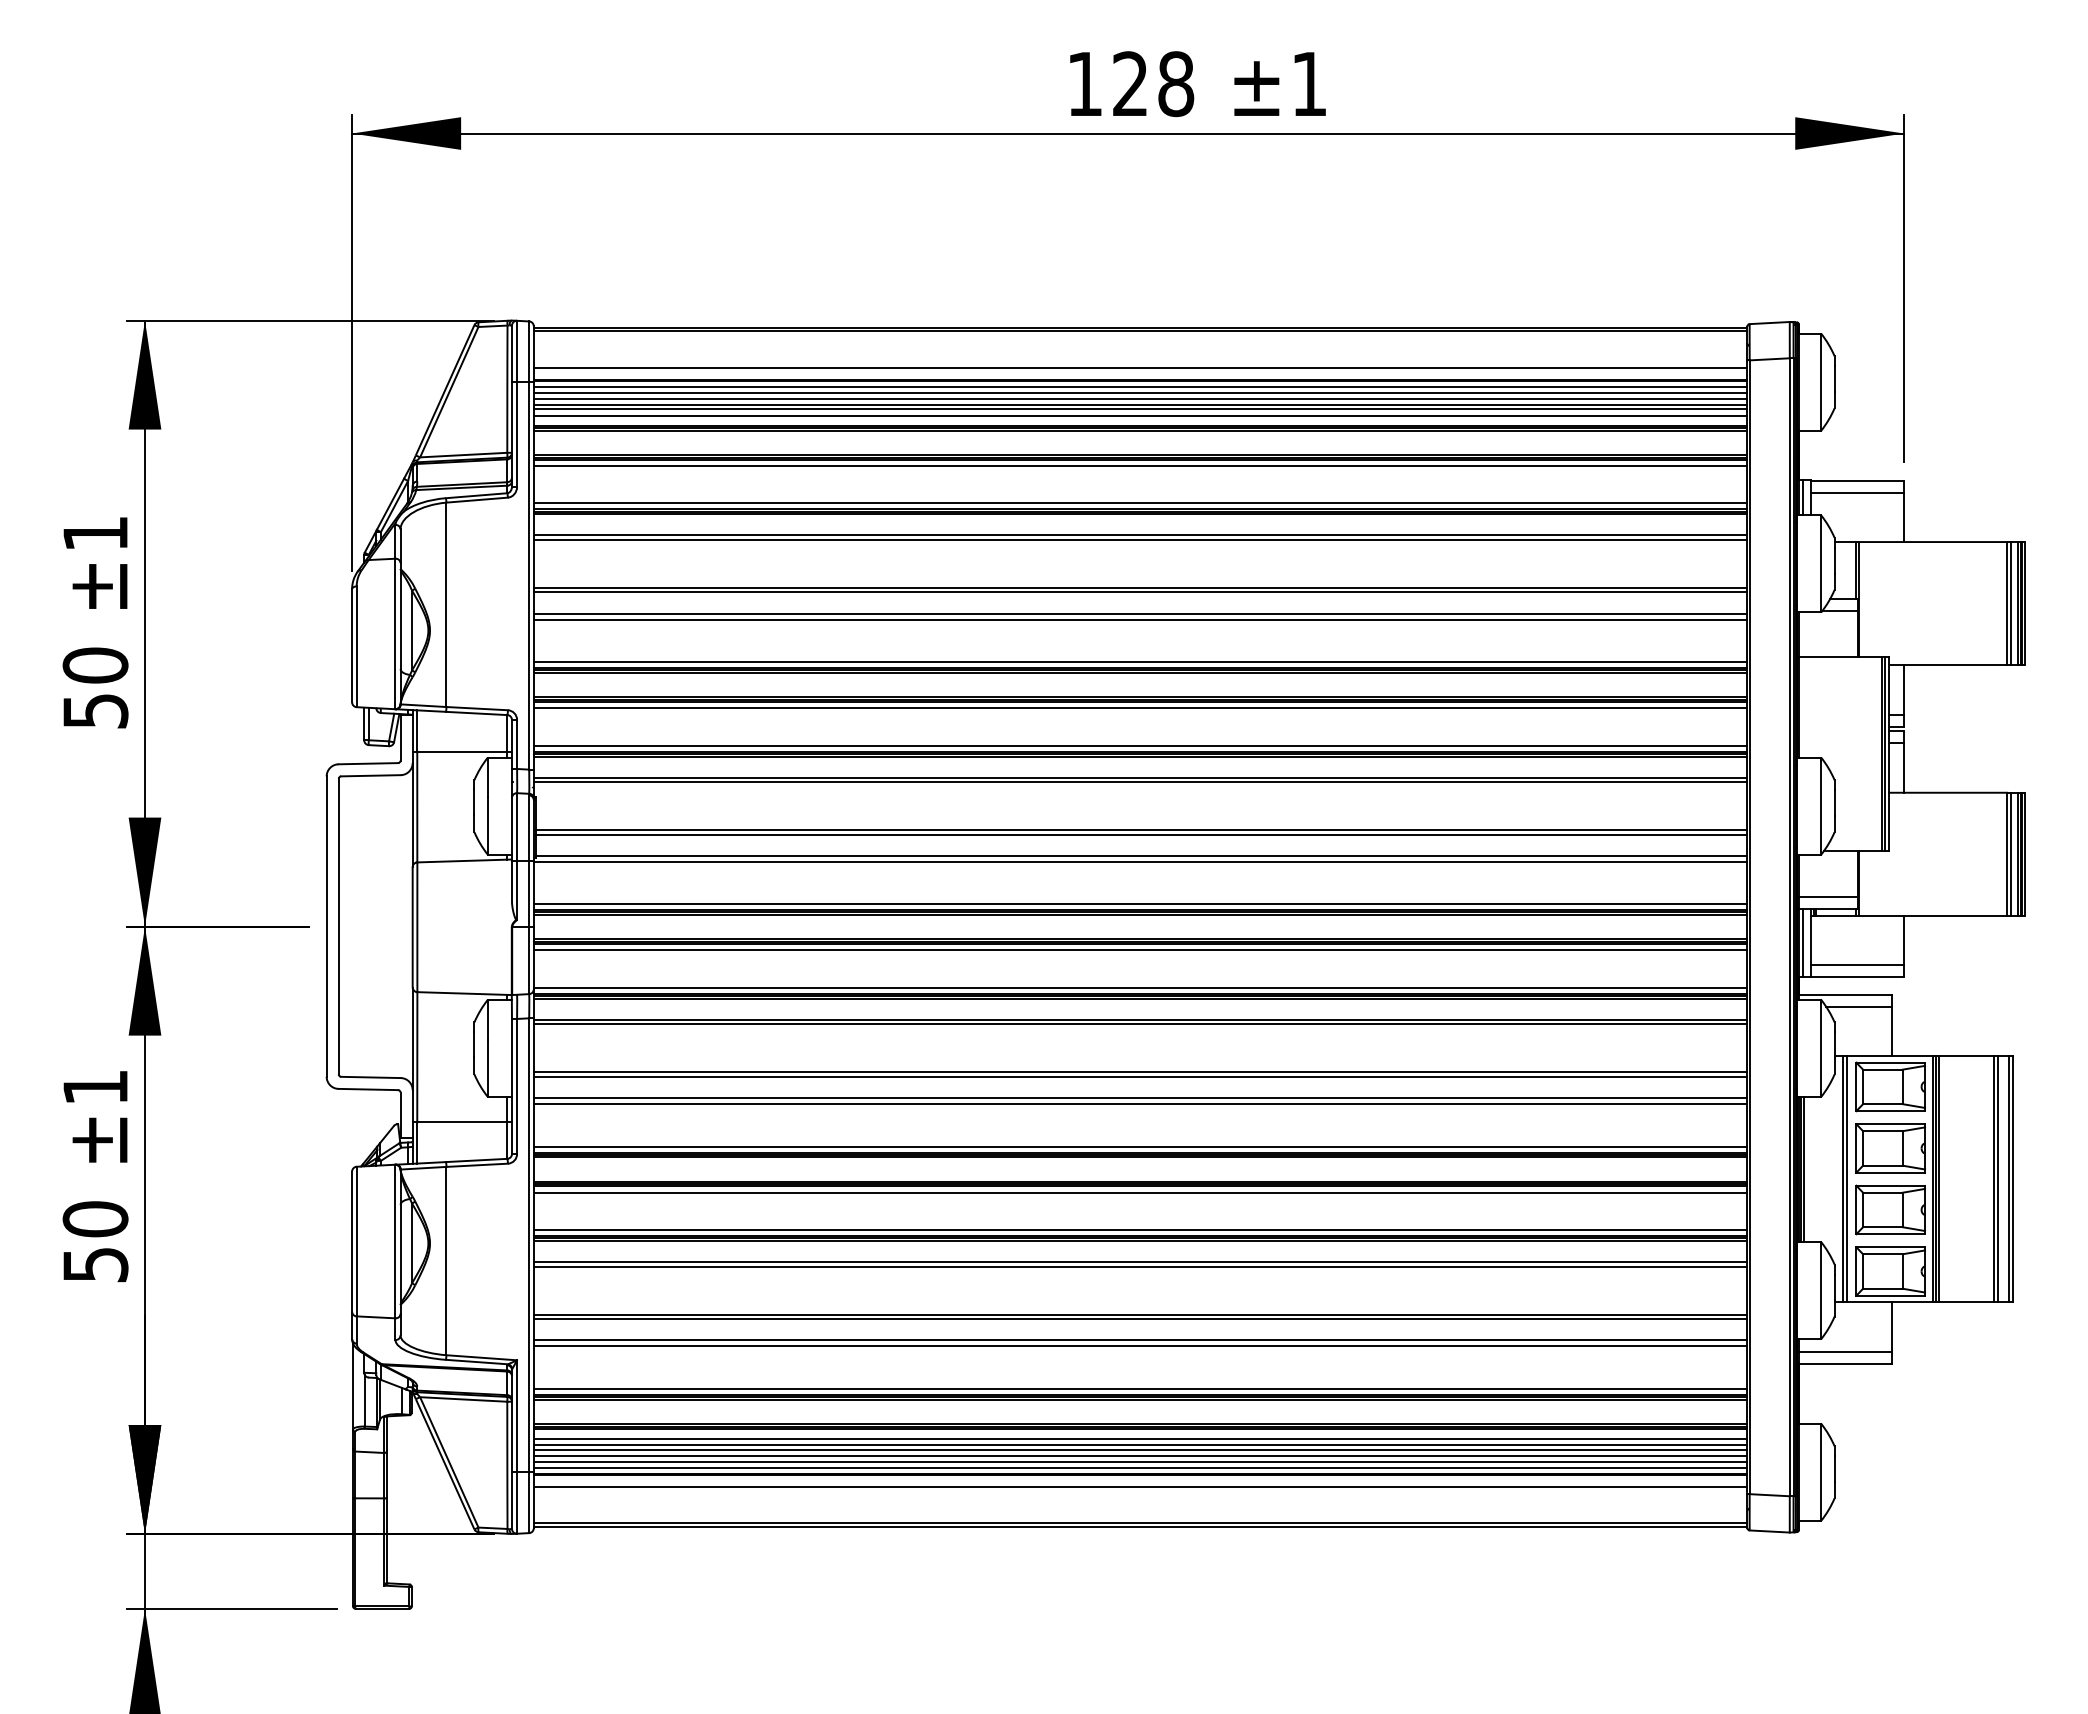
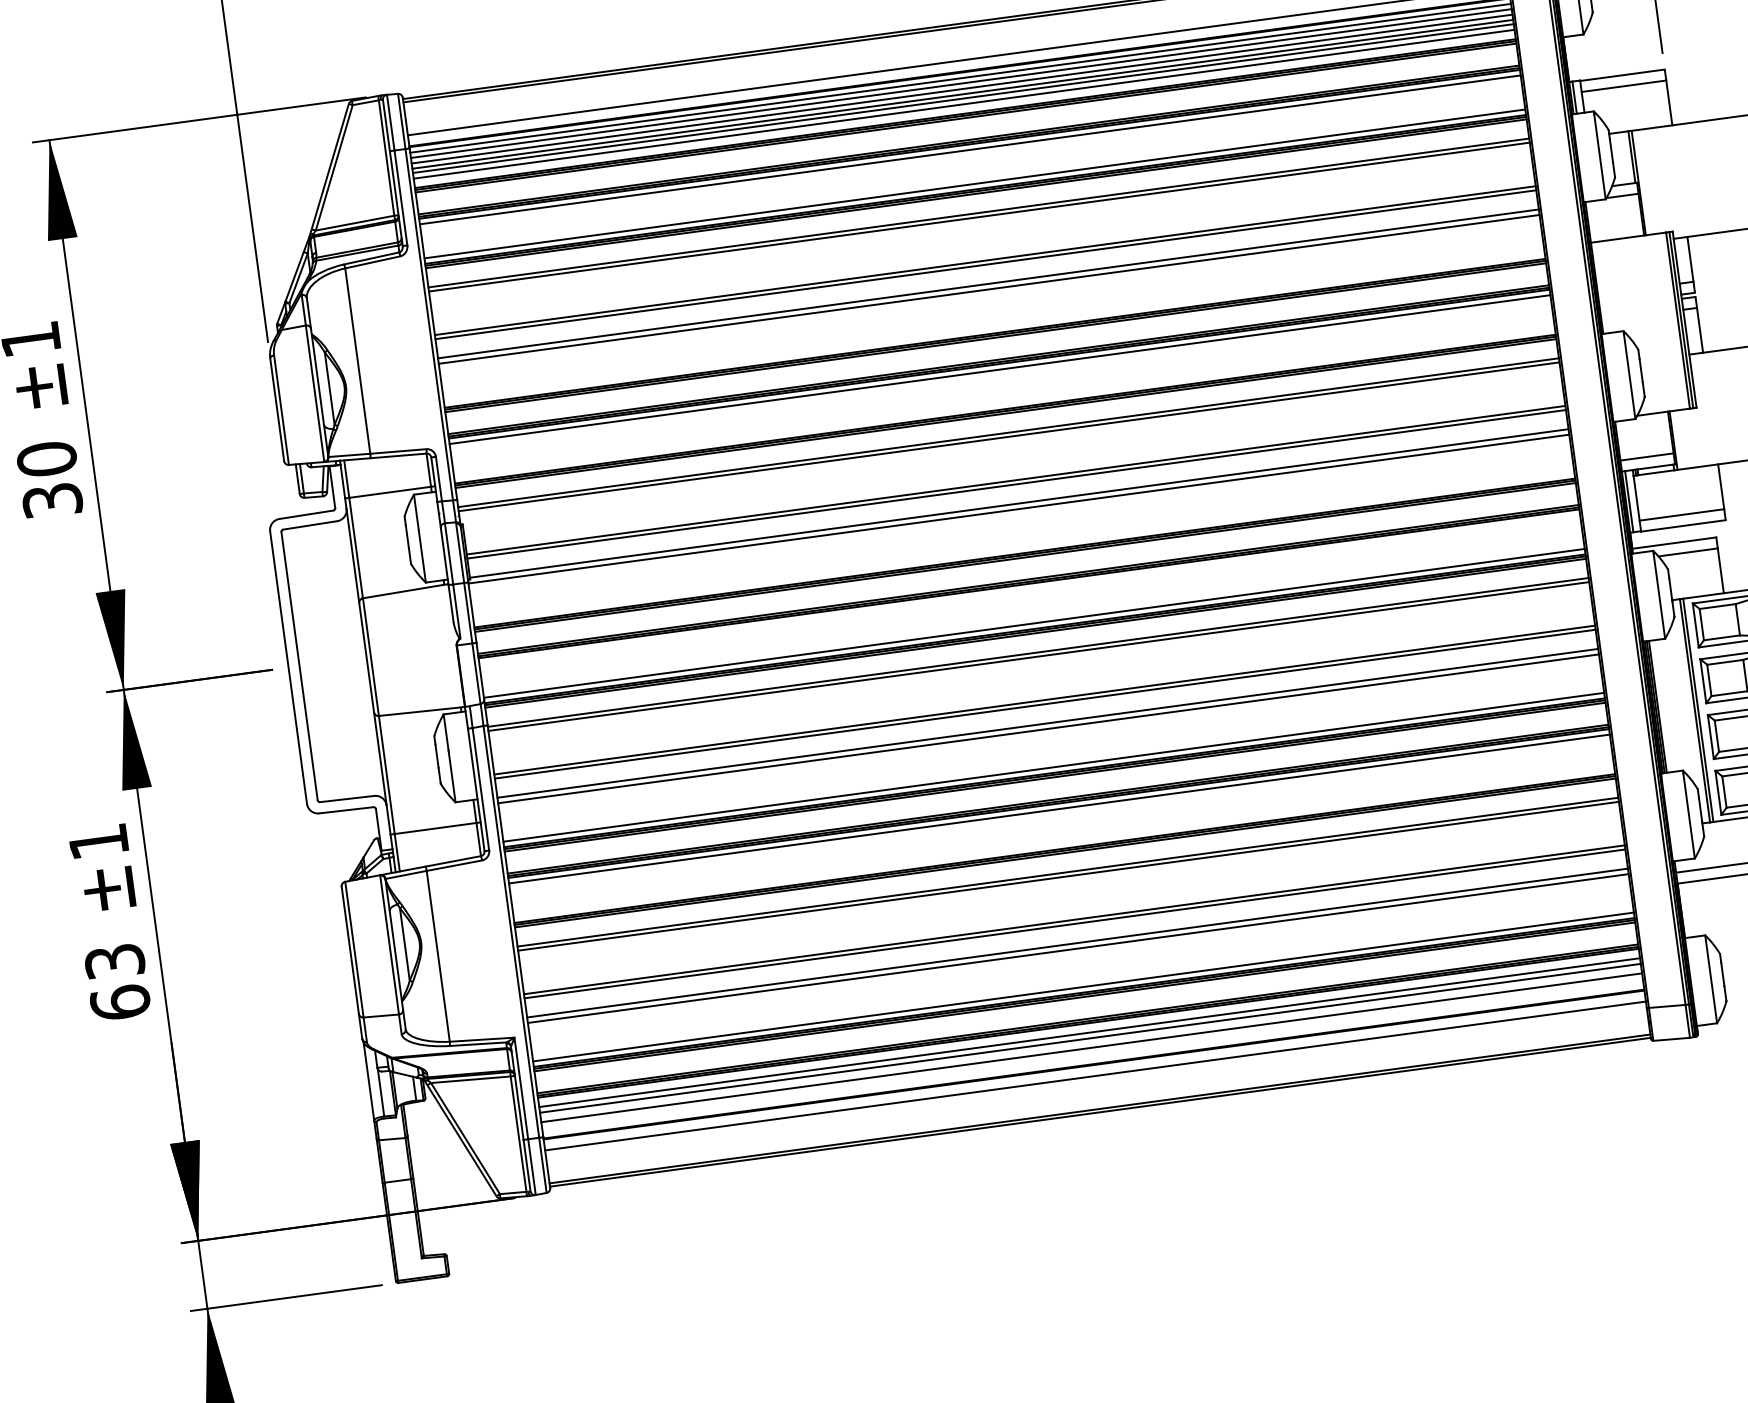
line: (1140, 662) -> (994, 328), removed
text: (94, 711) -> (51, 501), 50 -> 30
line: (1140, 745) -> (1004, 403), removed
line: (1140, 904) -> (1024, 547), removed
line: (1140, 950) -> (1029, 589), removed
line: (1140, 1230) -> (1064, 843), removed
text: (95, 1241) -> (117, 981), 50 -> 63
line: (1140, 1449) -> (1090, 1042), removed
line: (1140, 1461) -> (1092, 1053), removed
line: (1140, 1467) -> (1093, 1058), removed

